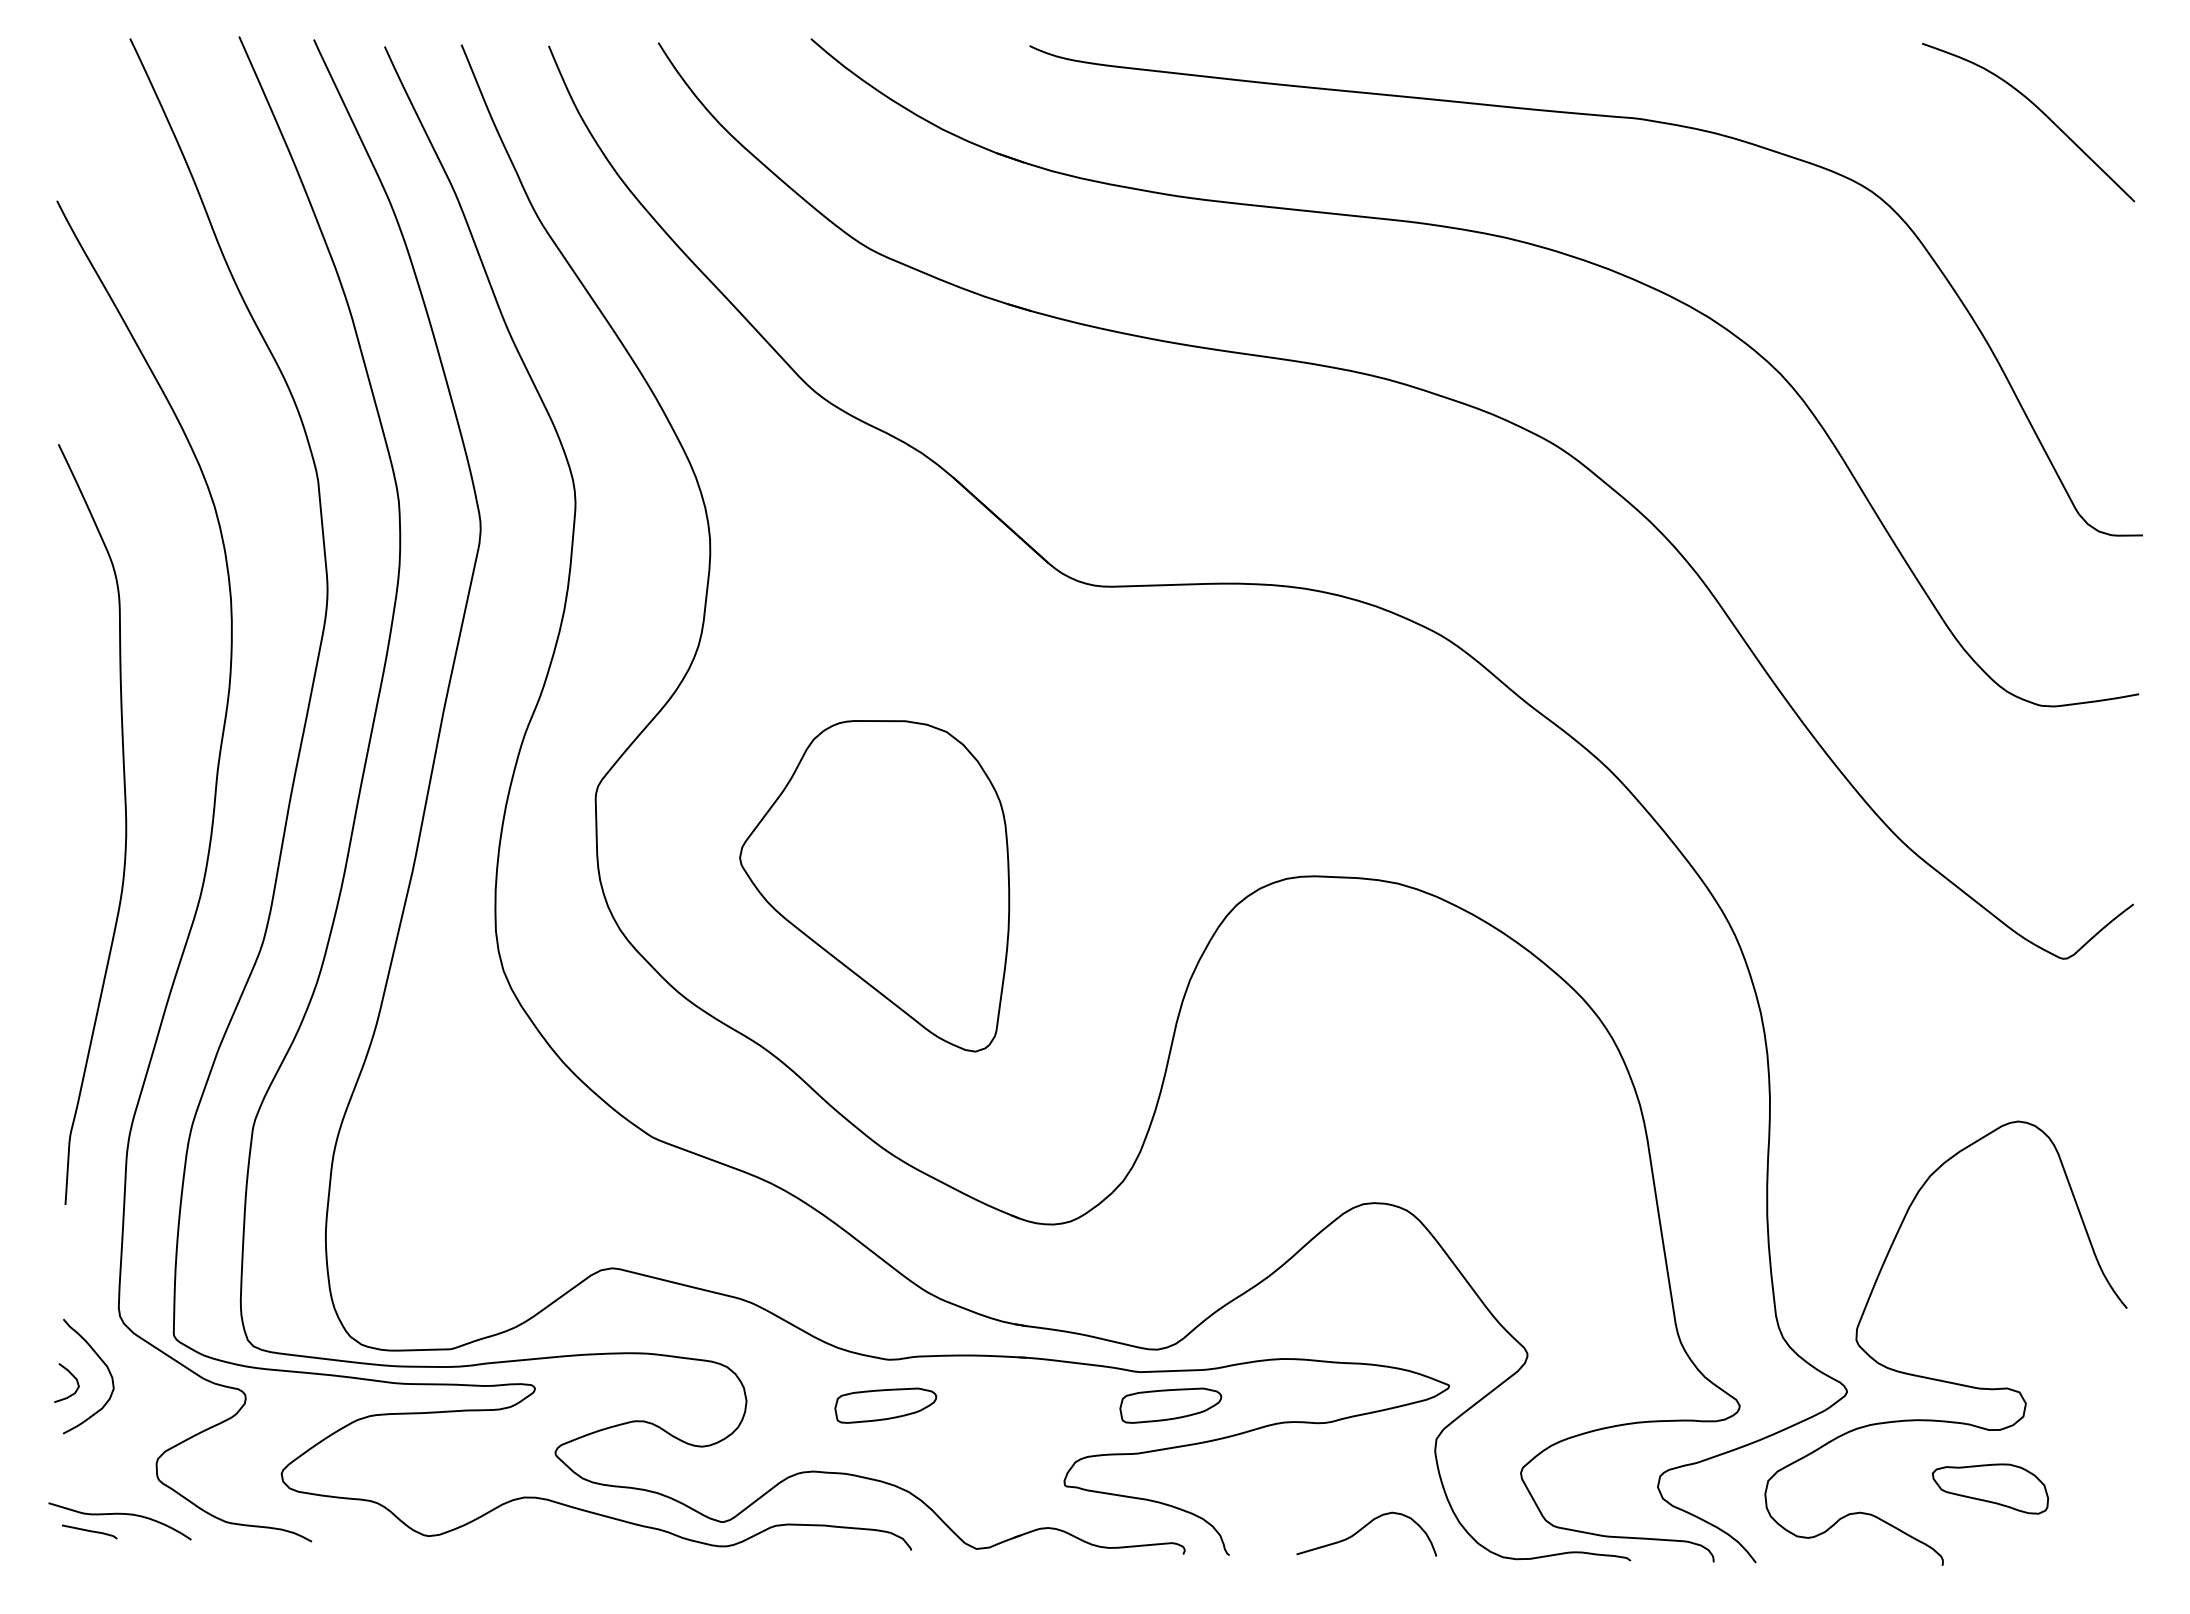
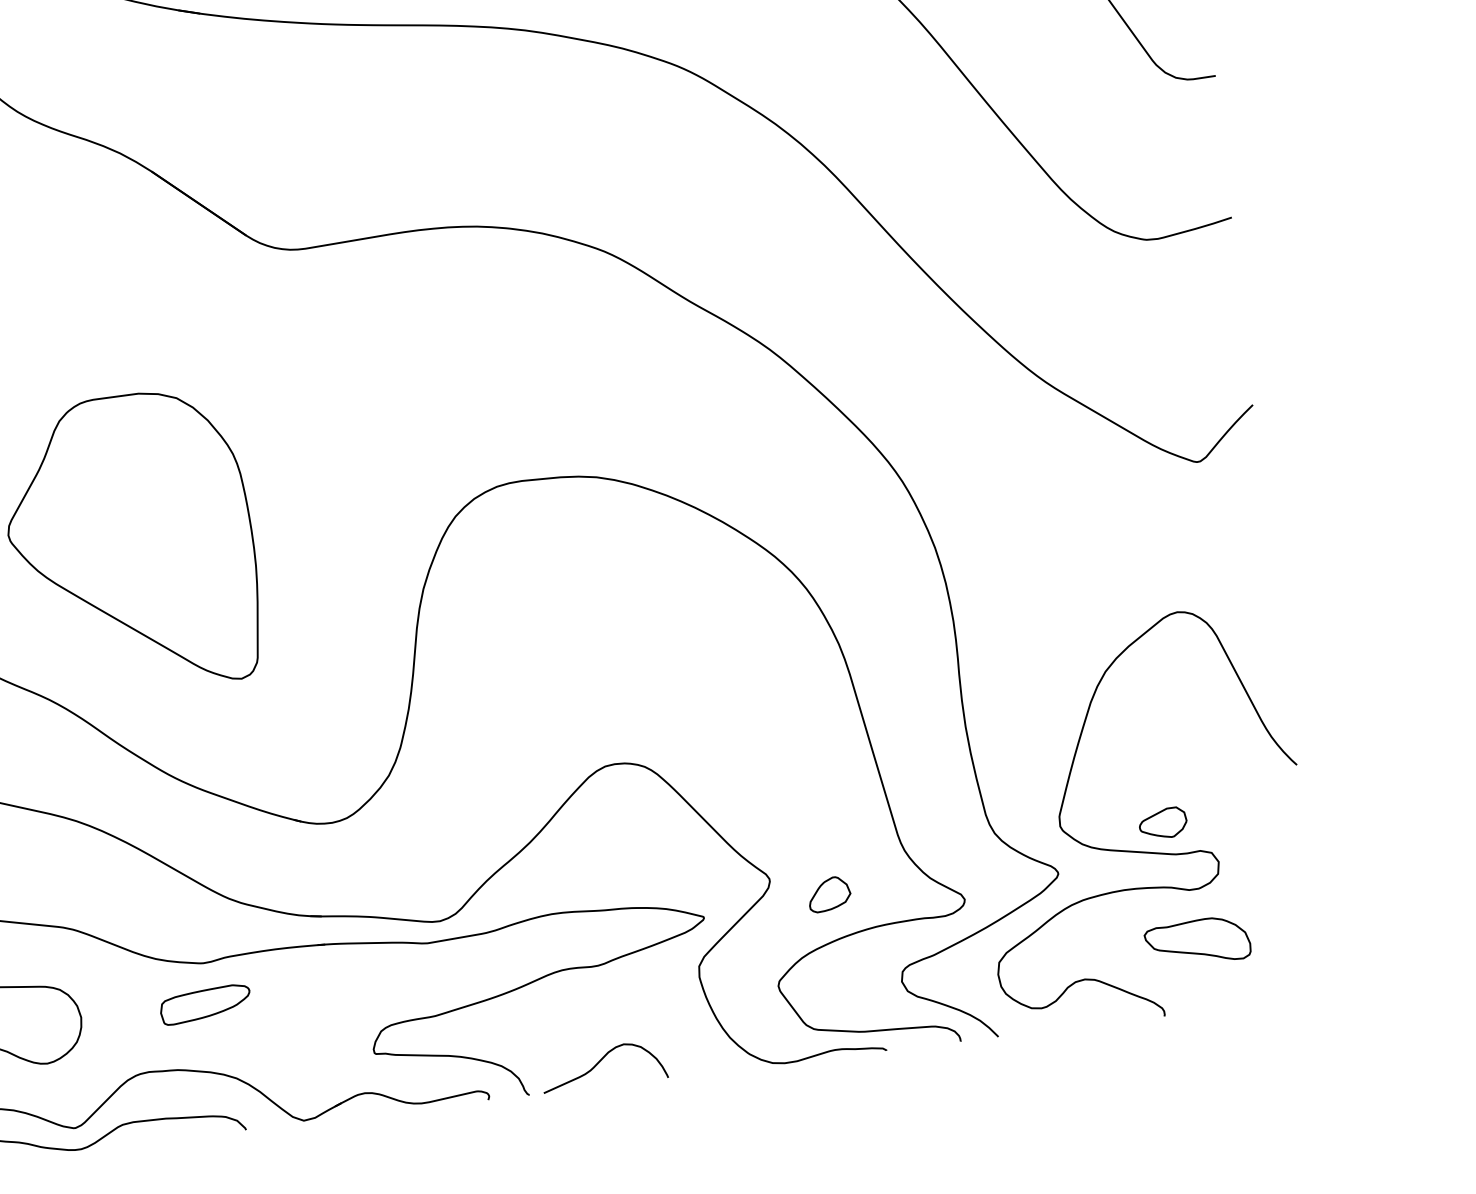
part: (1970, 1352) -> (1163, 823), added
part: (1591, 1379) -> (829, 894), added
part: (1170, 1405) -> (458, 969), removed
curve: (1362, 1529) -> (599, 1062), moved

